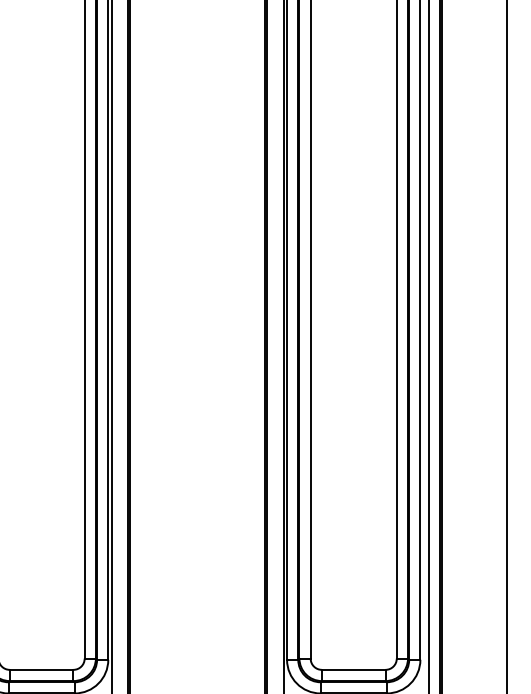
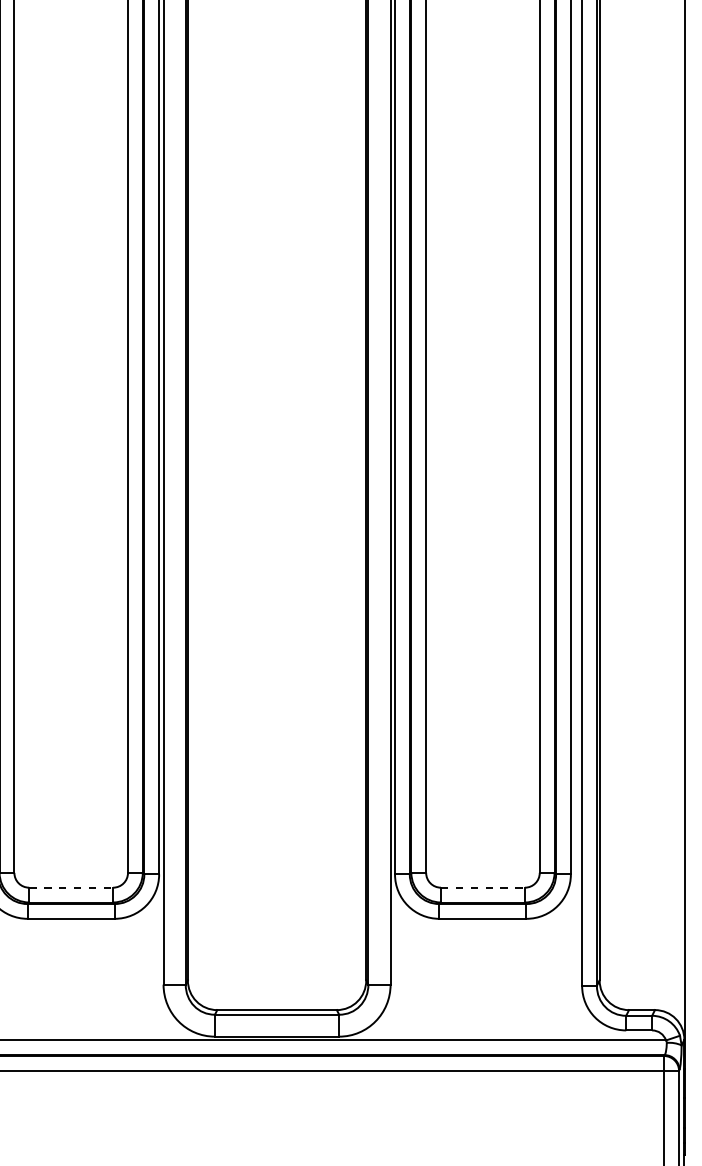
line: (41, 669) -> (71, 887), solid -> dashed
line: (353, 669) -> (482, 887), solid -> dashed

